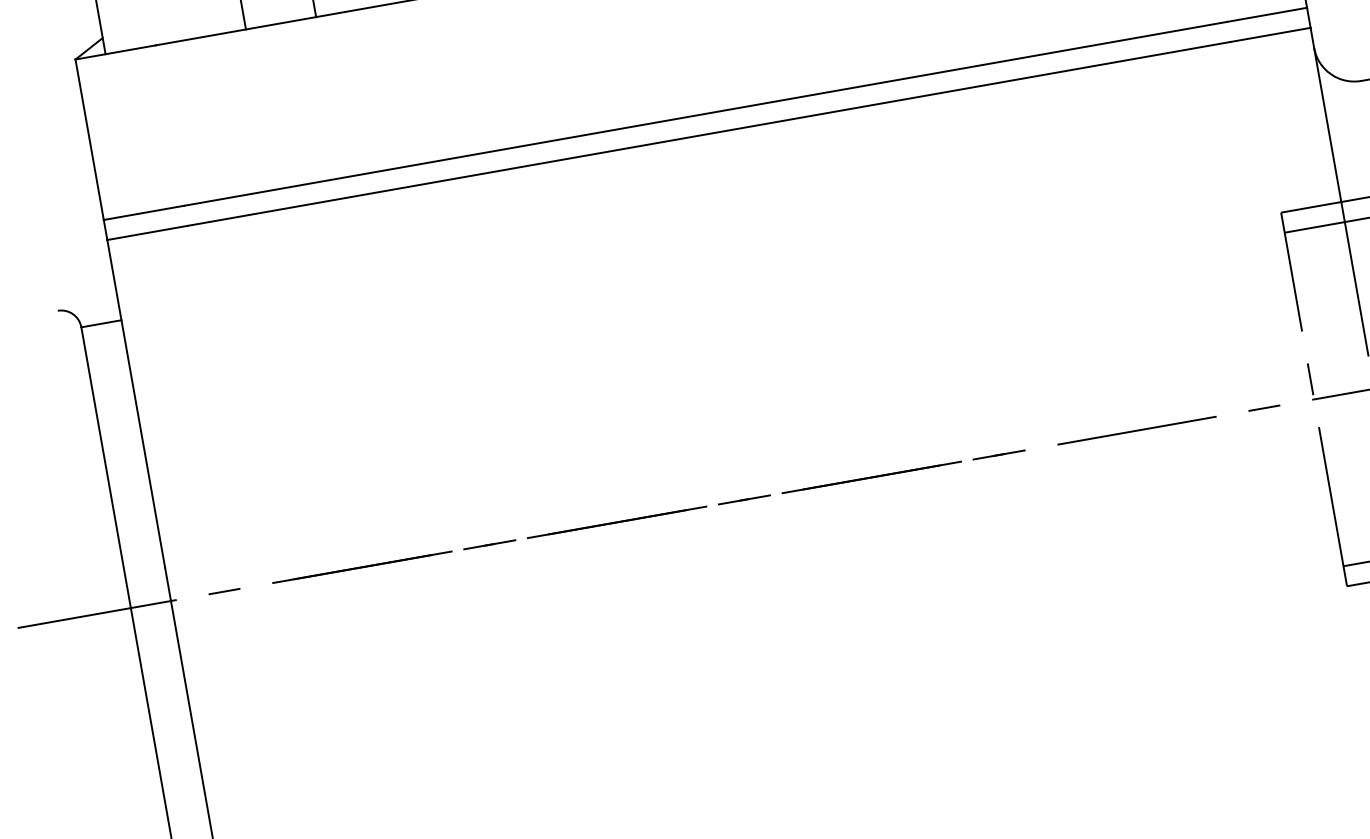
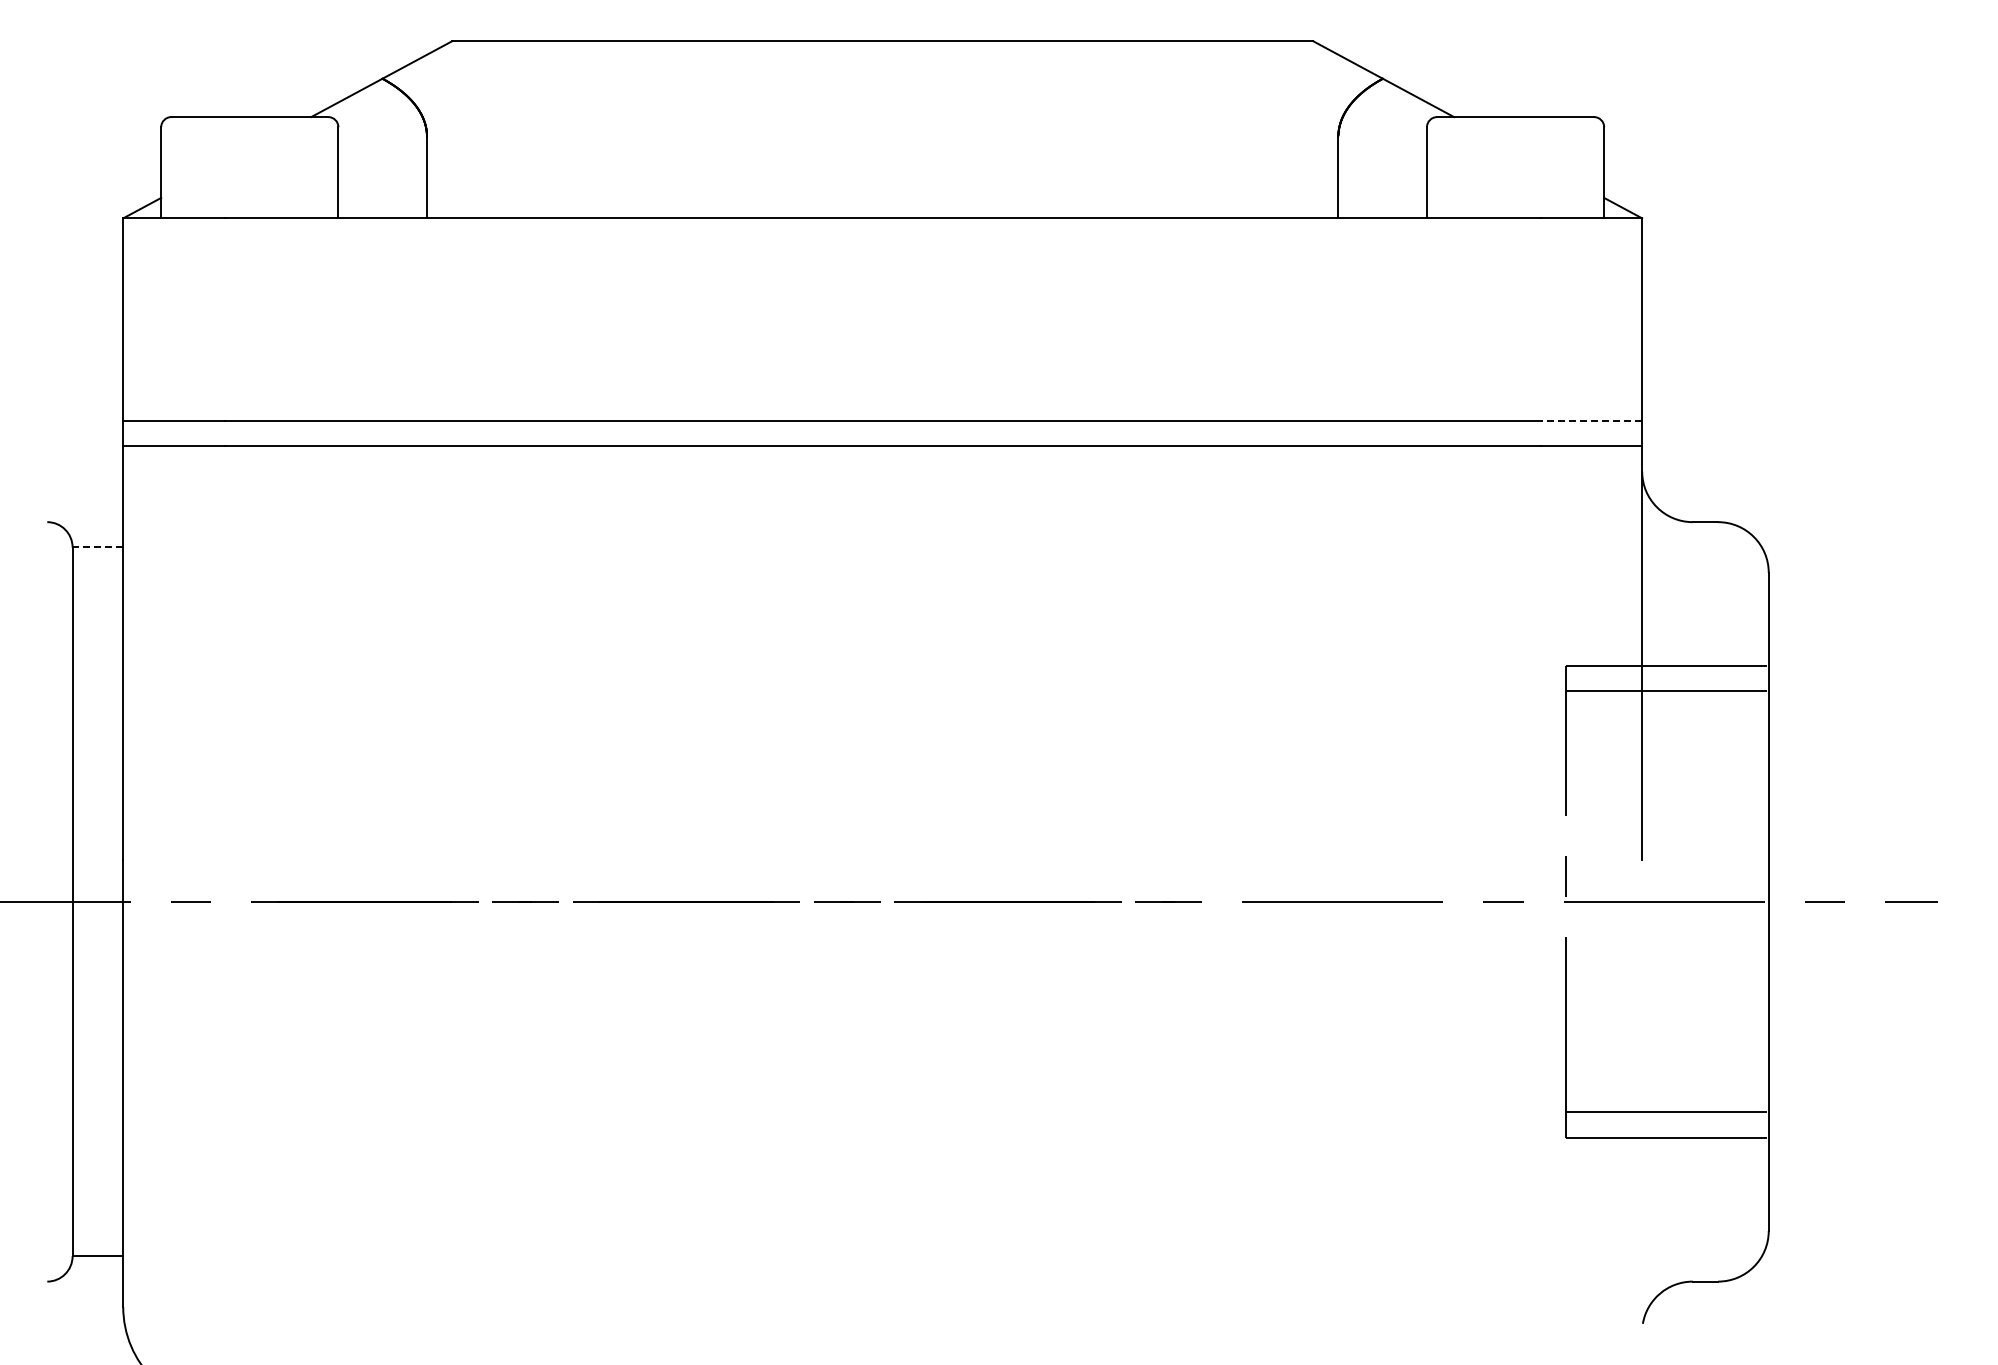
line: (1266, 14) -> (1591, 420), solid -> dashed
line: (101, 323) -> (97, 547), solid -> dashed

